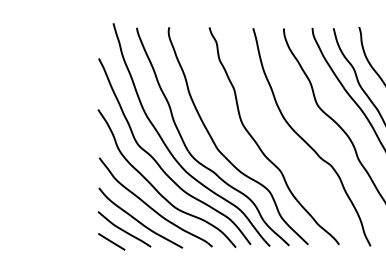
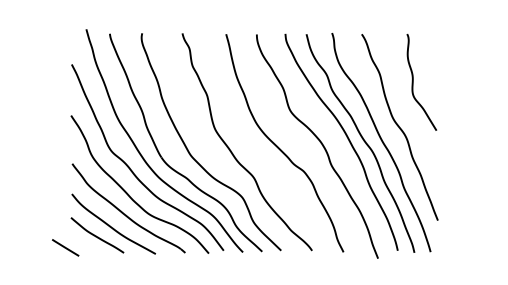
line: (111, 241) -> (65, 247), moved

